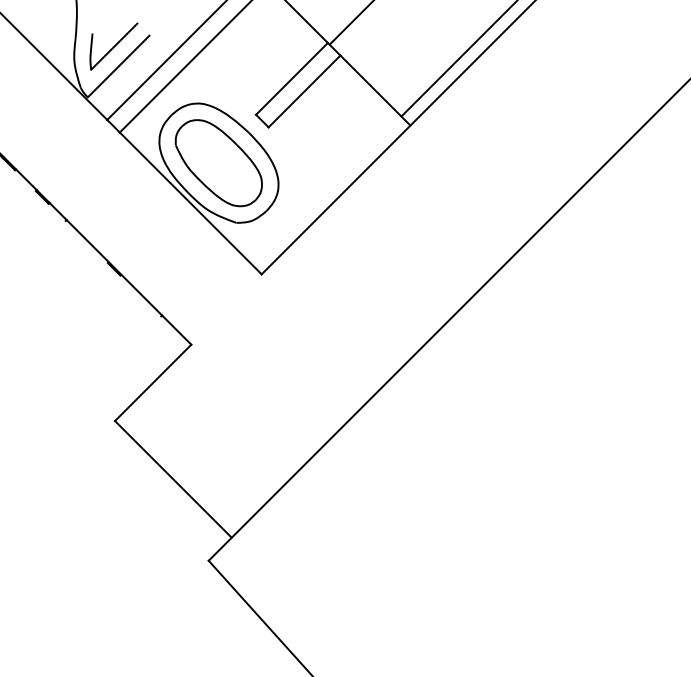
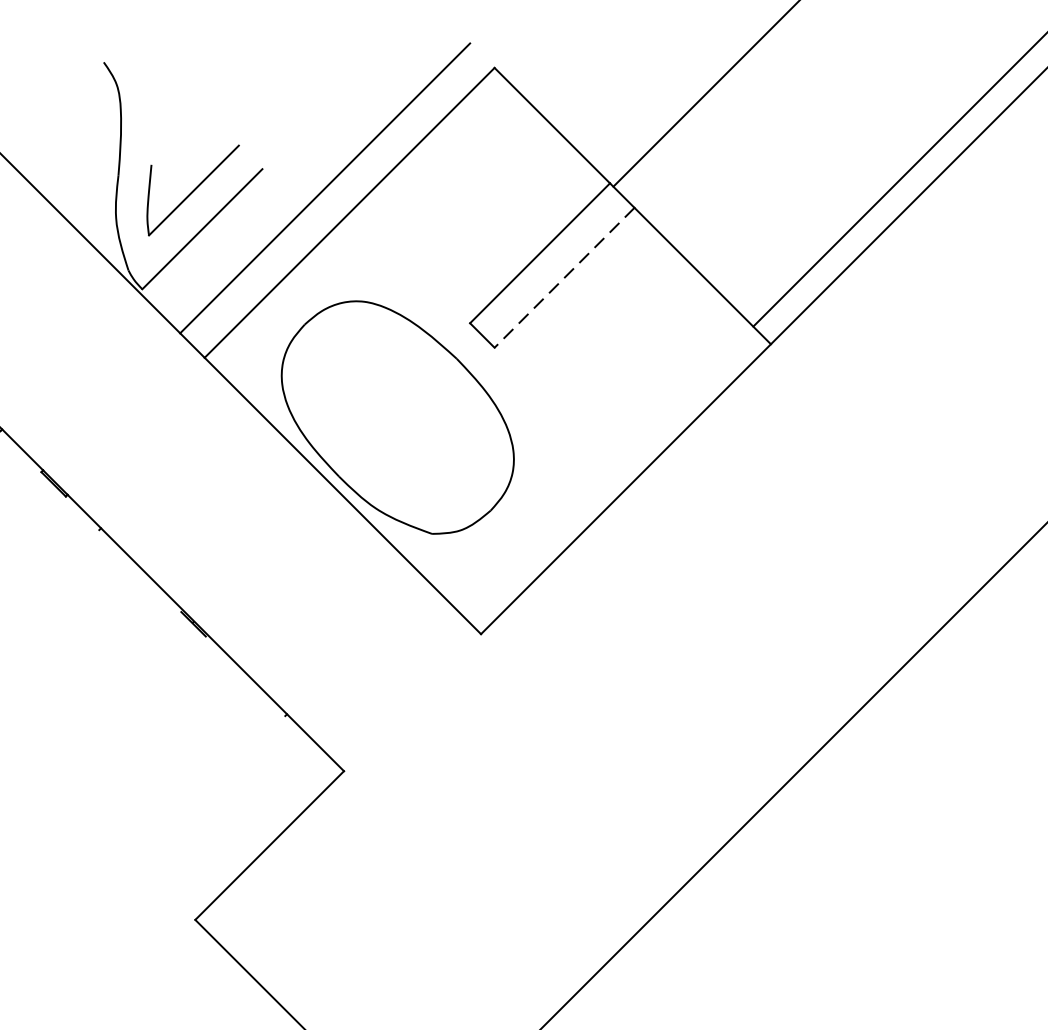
line: (304, 91) -> (564, 277), solid -> dashed
part: (218, 163) -> (396, 418), removed

